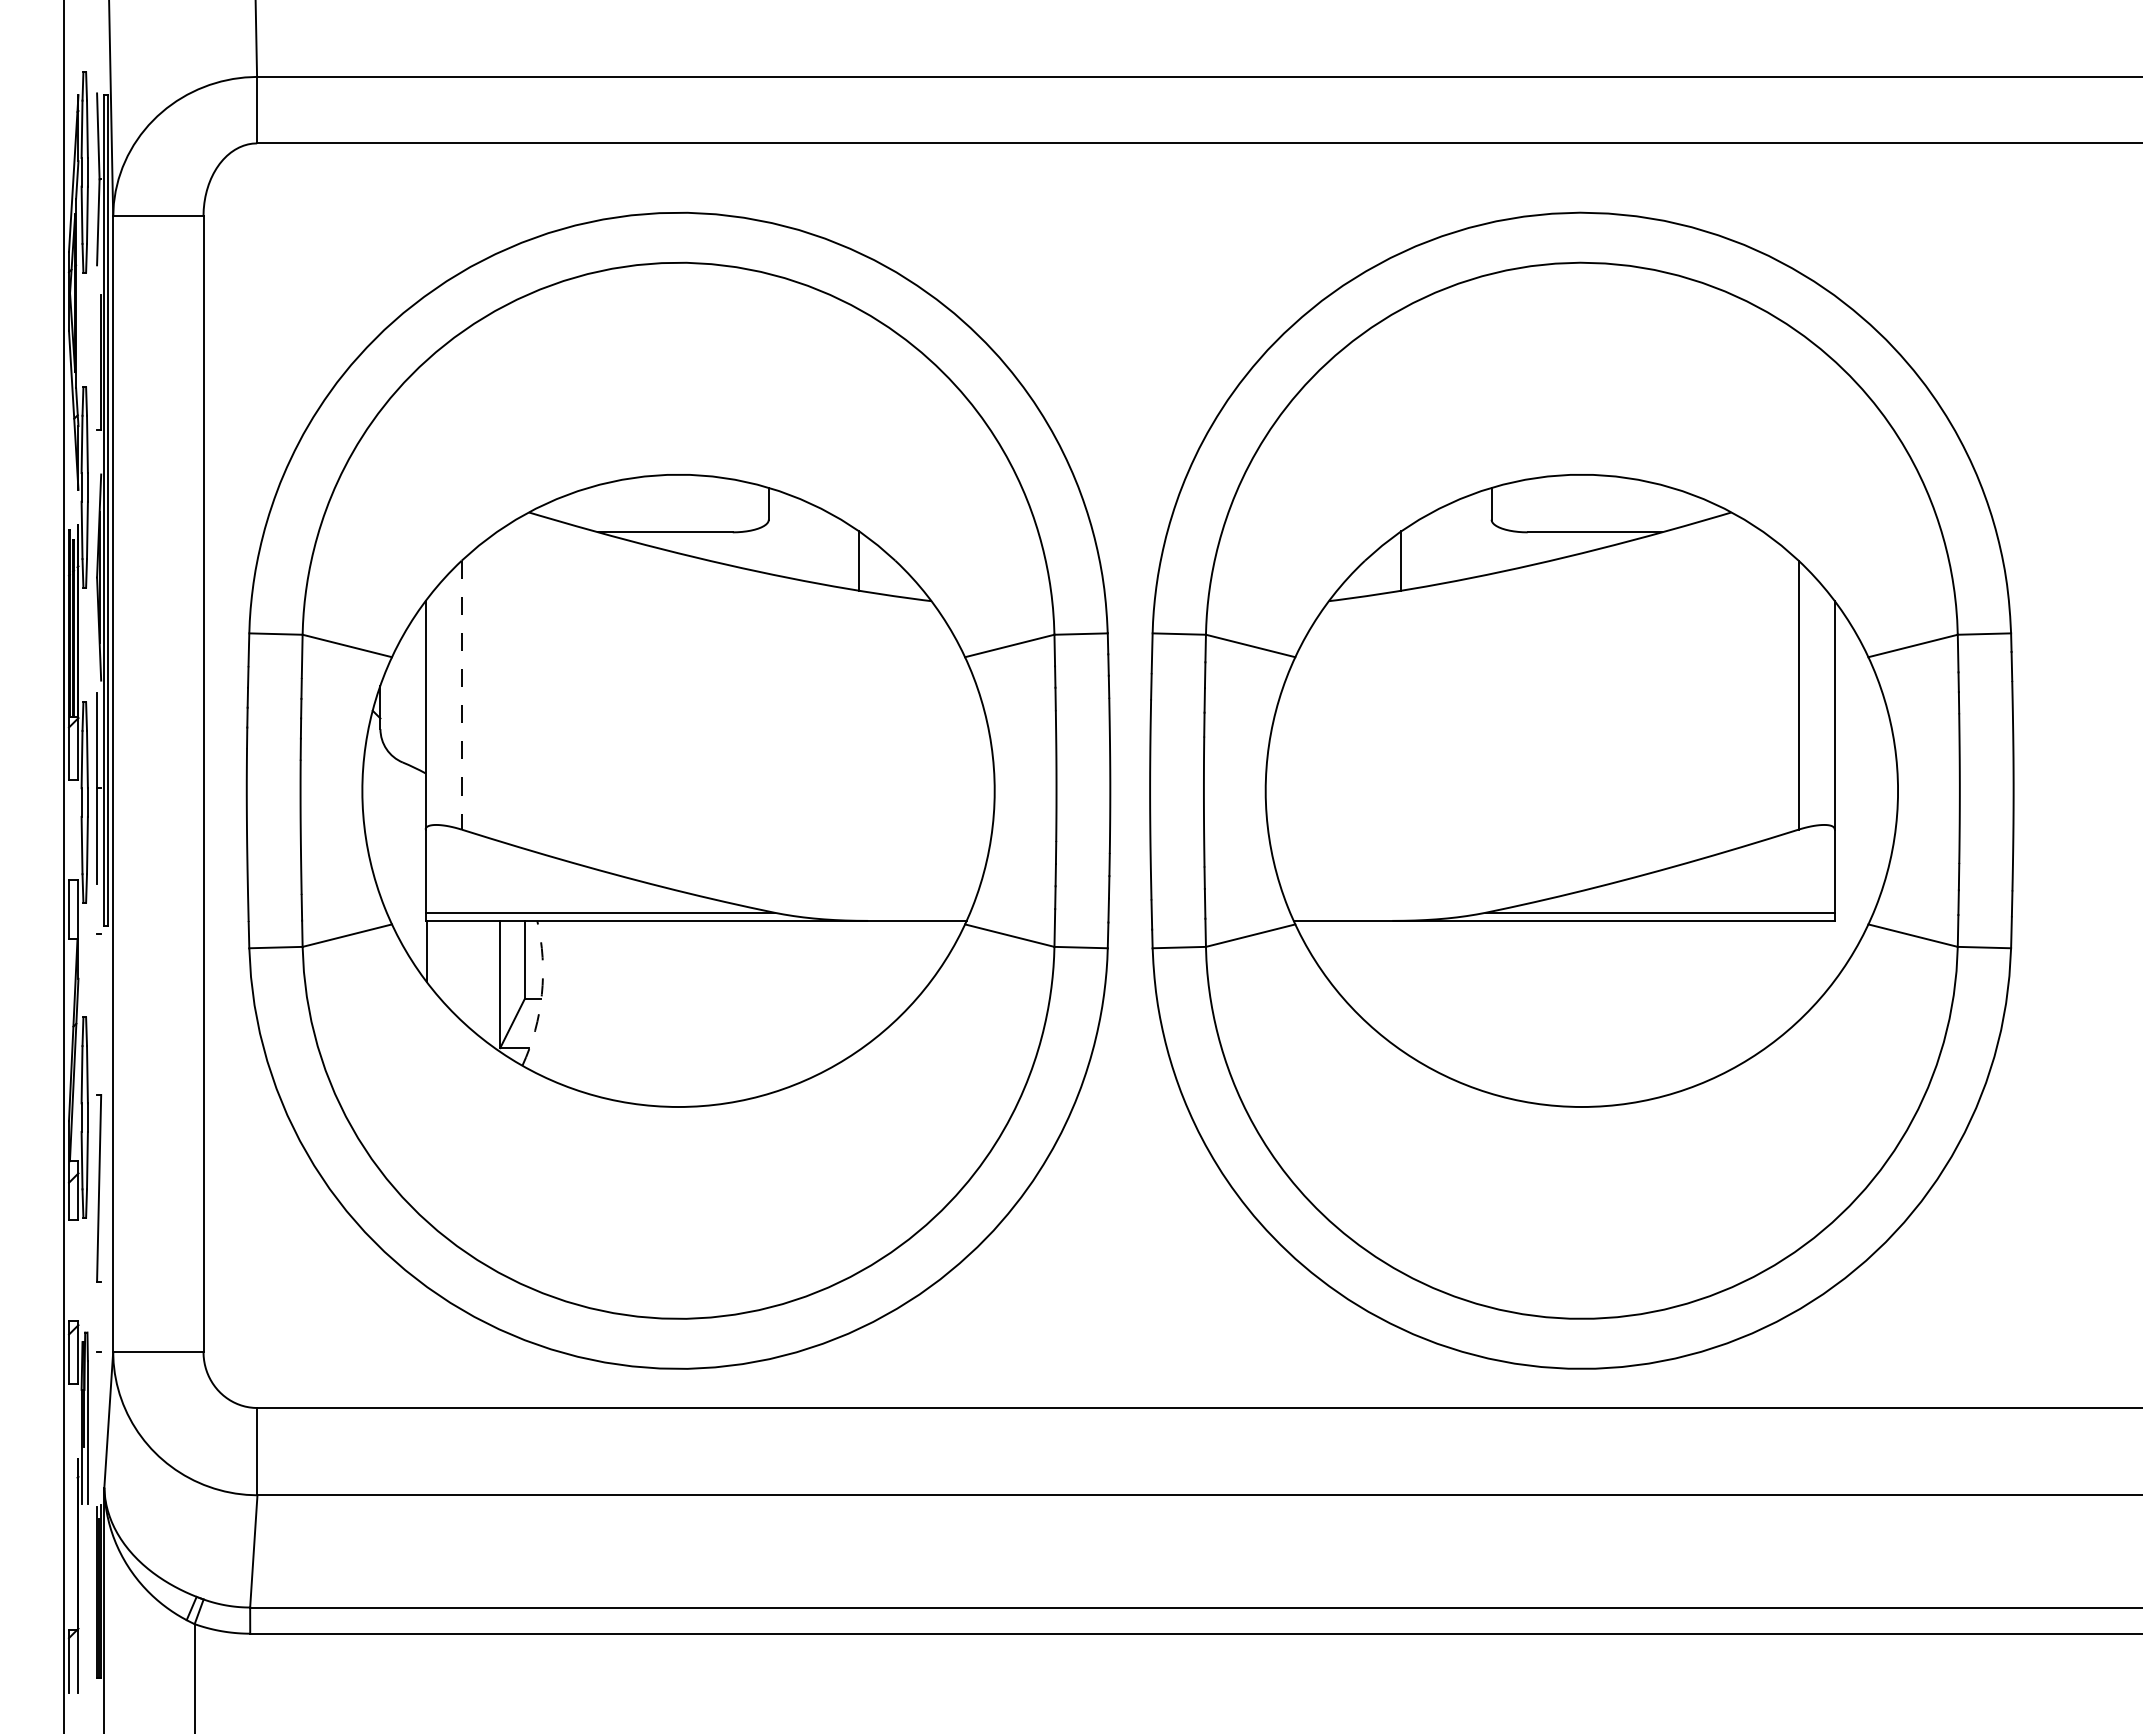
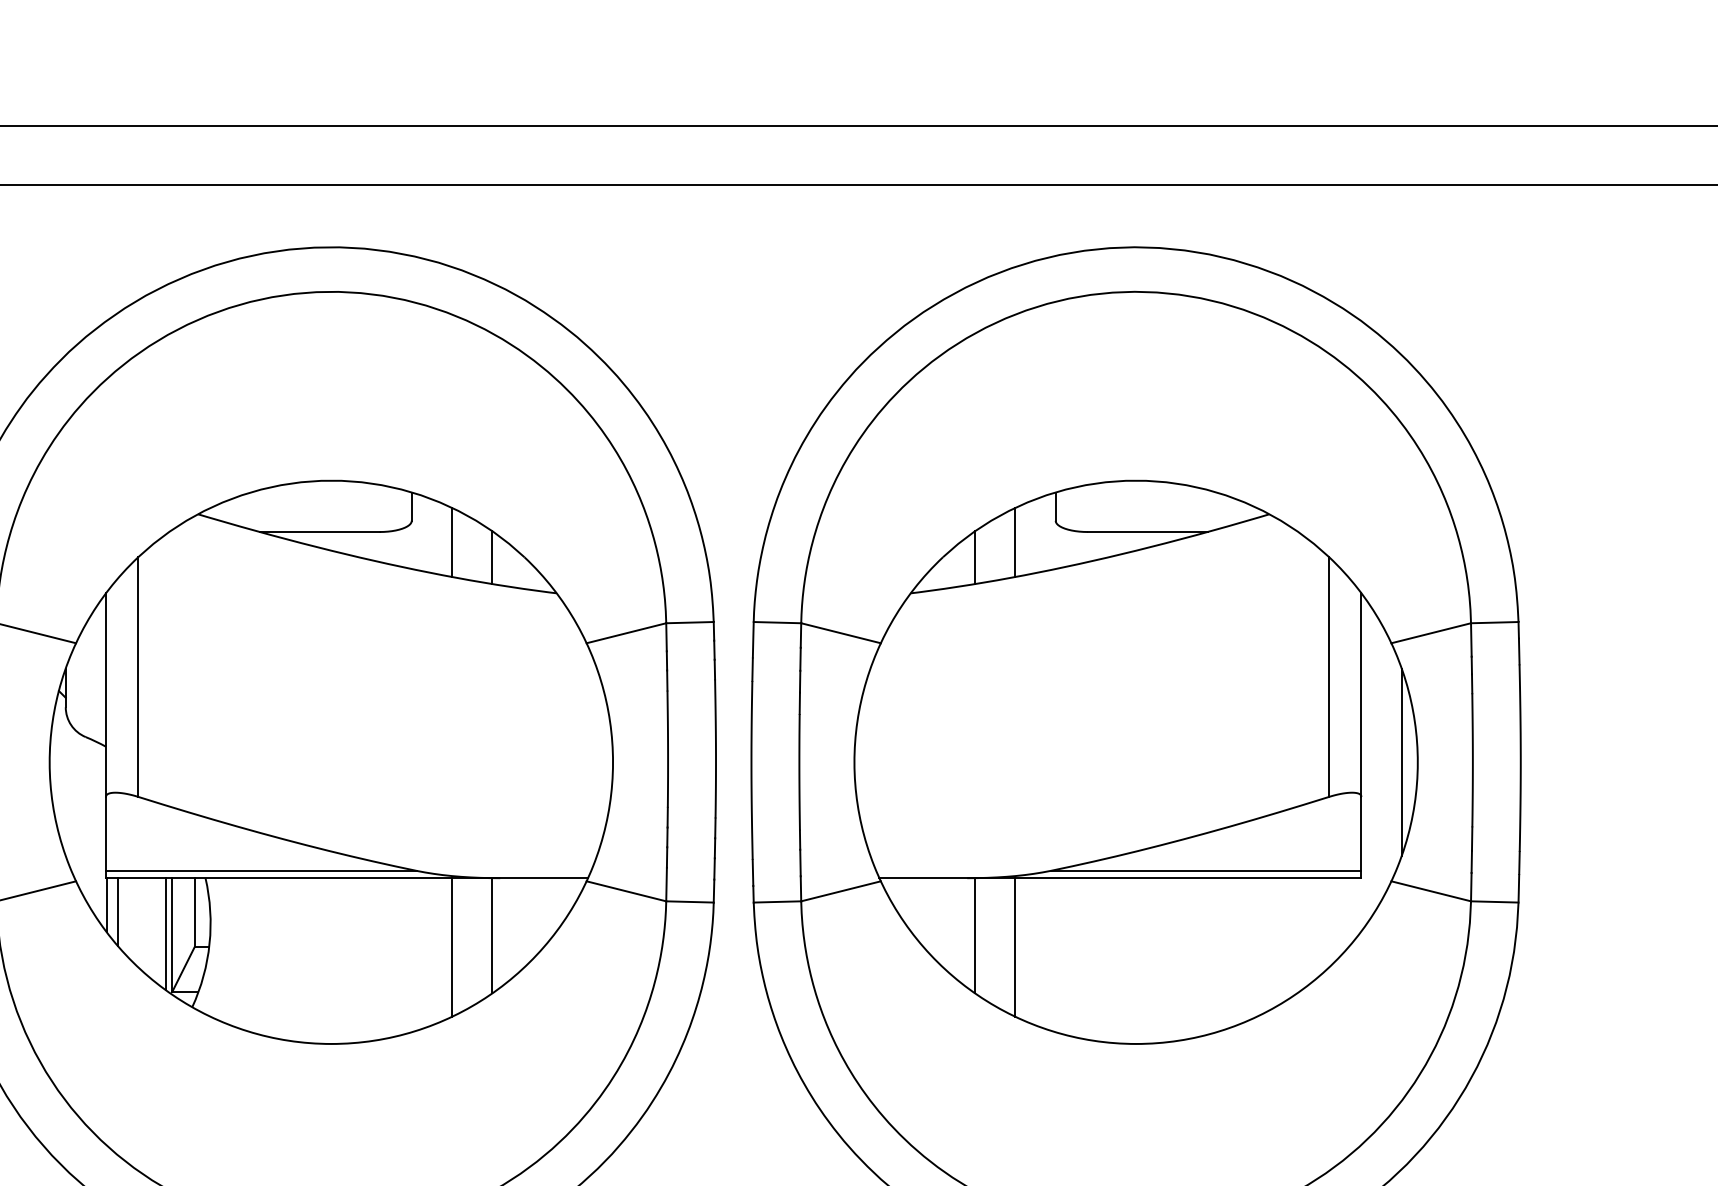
line: (814, 543) -> (452, 541), added
line: (1446, 543) -> (1015, 541), added
line: (461, 695) -> (137, 677), dashed -> solid
line: (1879, 790) -> (1401, 762), added
line: (438, 958) -> (117, 911), added
line: (492, 983) -> (165, 933), added
line: (859, 985) -> (492, 935), added
line: (1401, 985) -> (975, 935), added
arc: (541, 994) -> (209, 943), dashed -> solid
line: (814, 998) -> (452, 947), added
line: (1446, 998) -> (1015, 947), added

